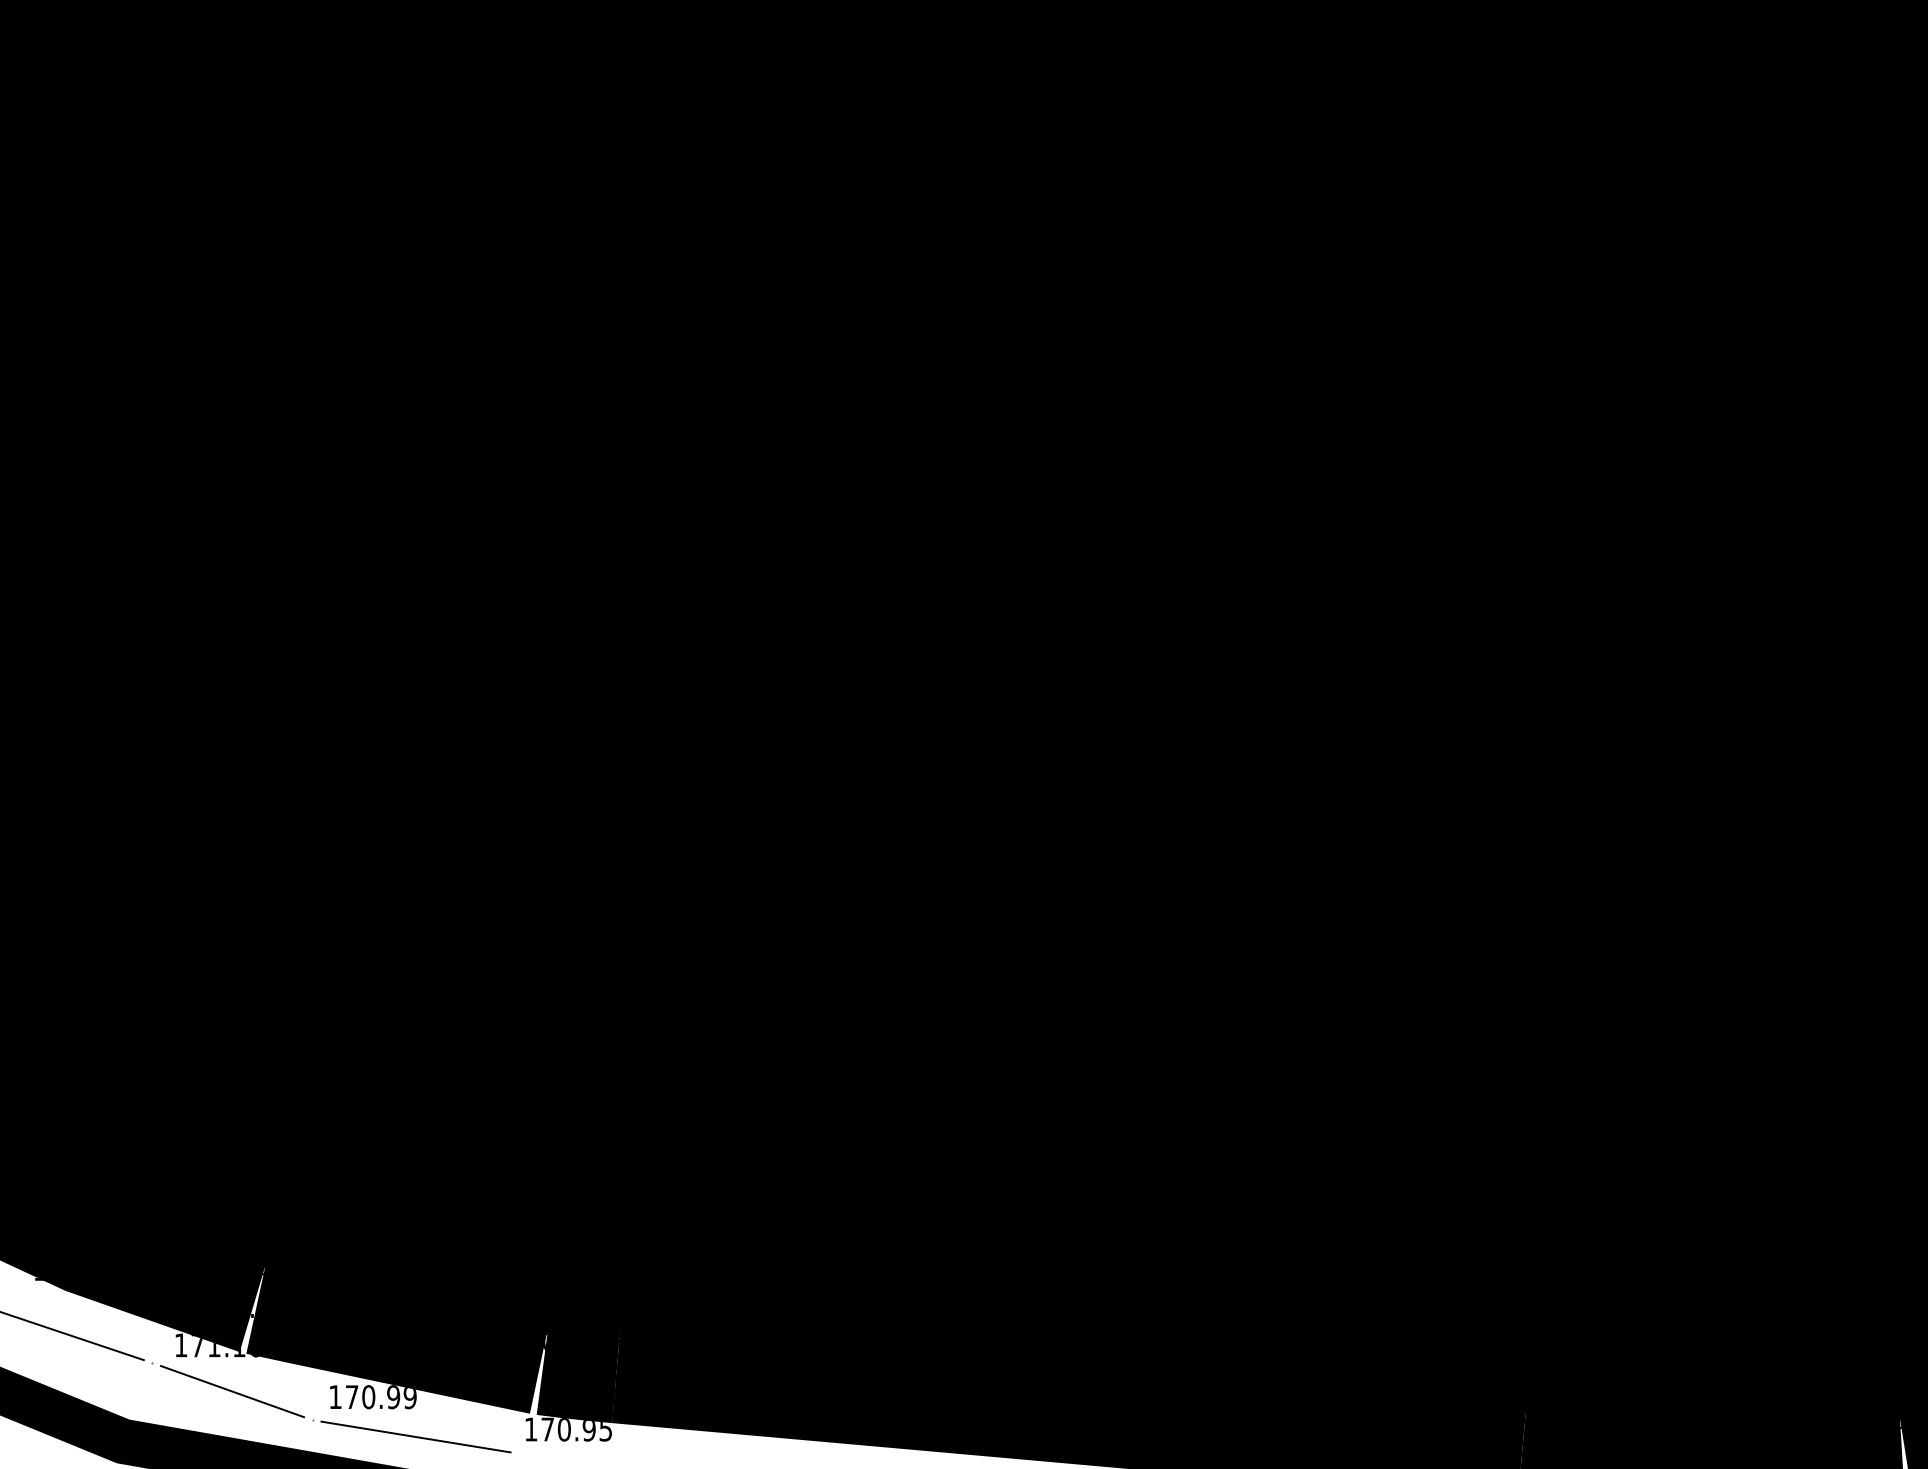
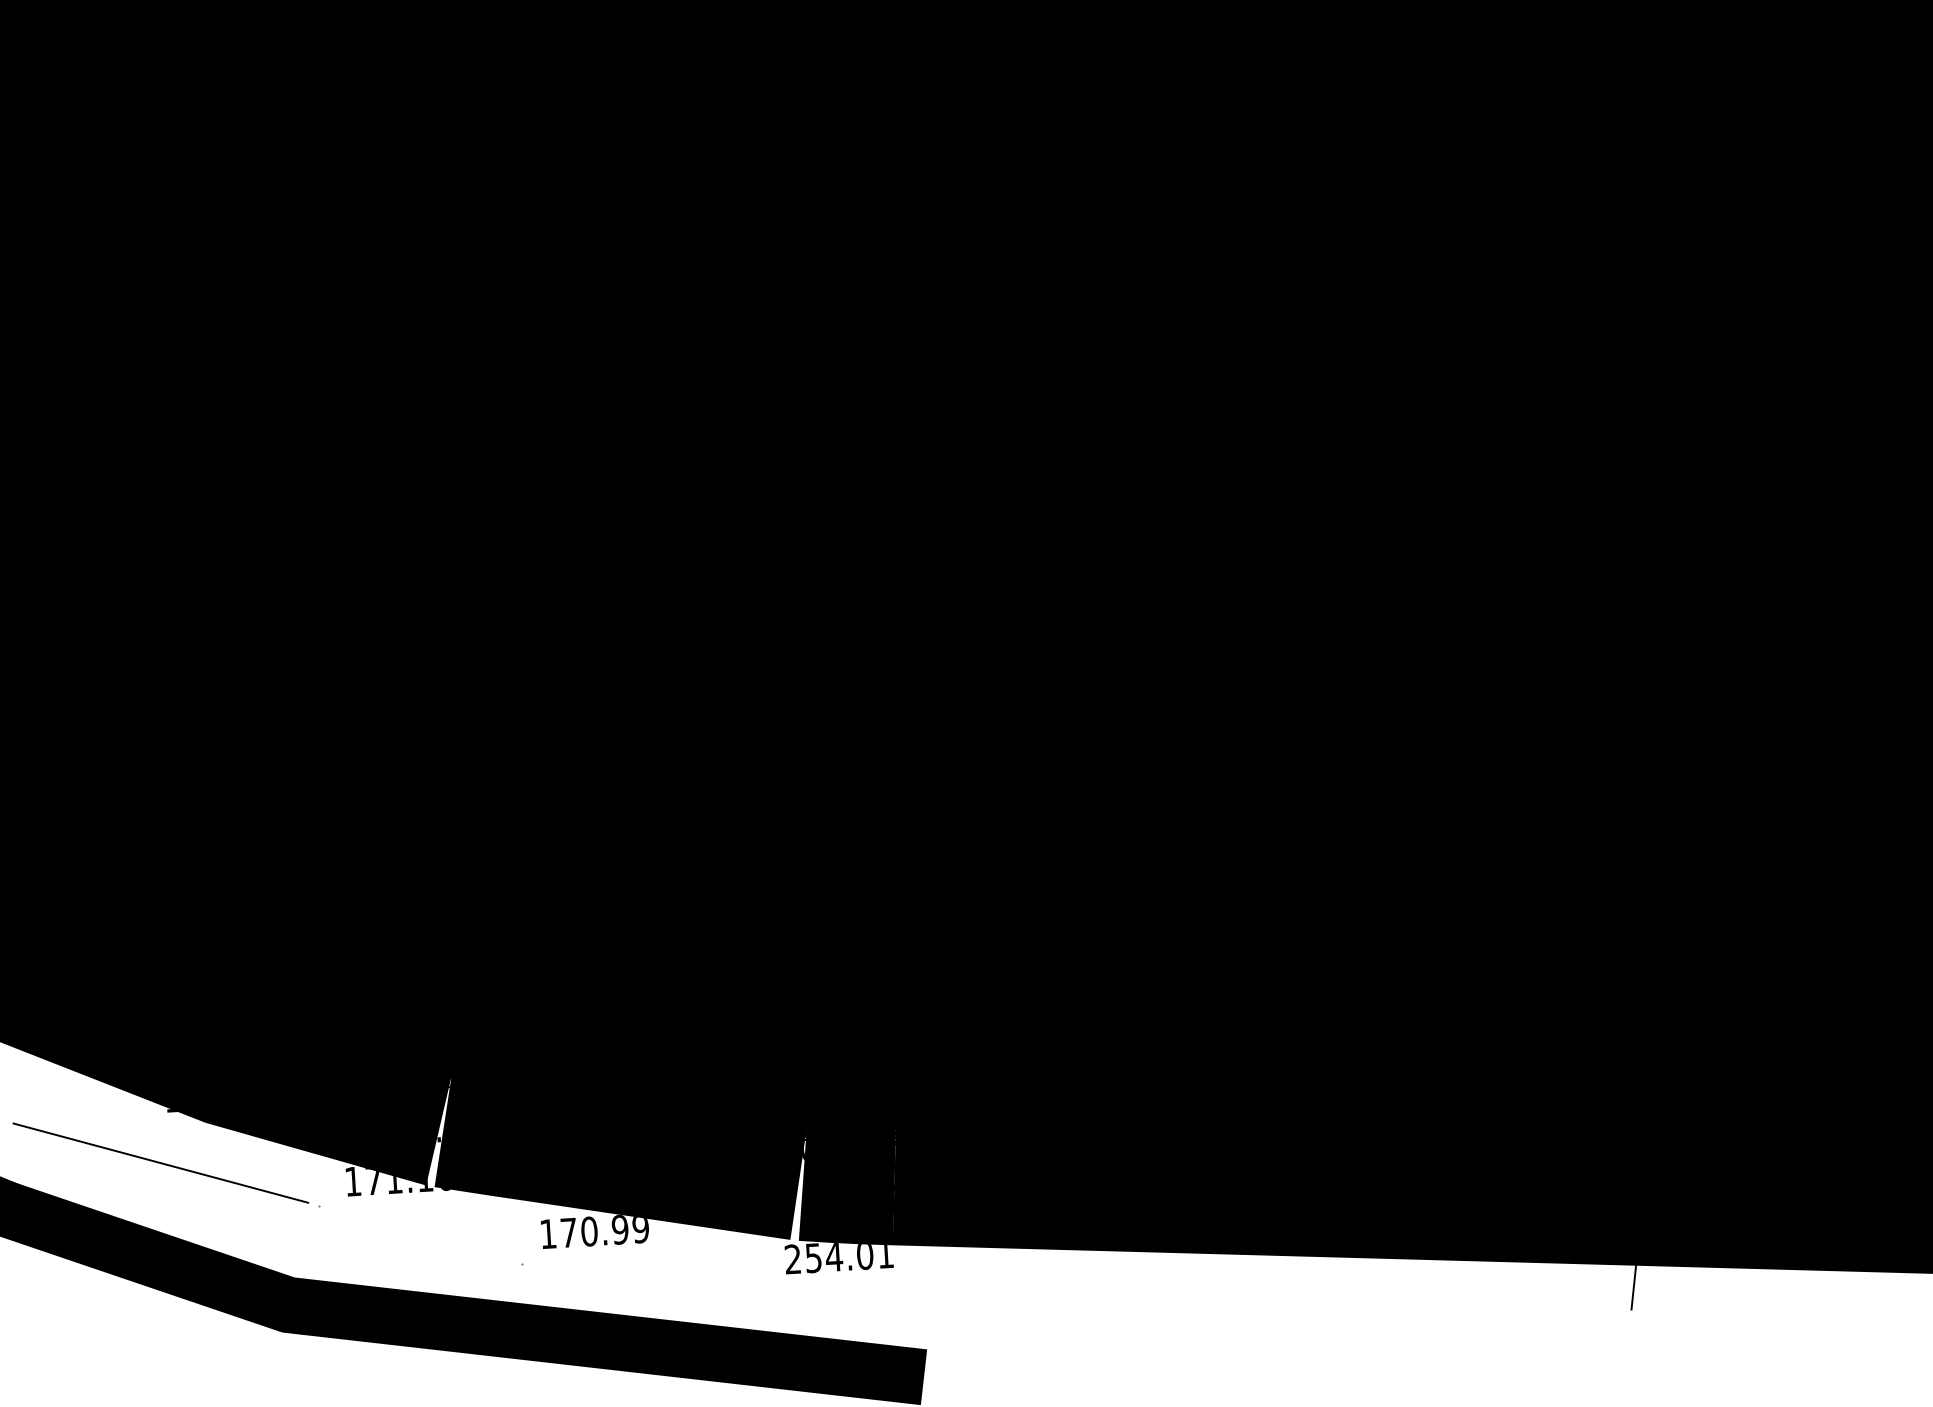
line: (232, 1391) -> (420, 1234), removed
text: (567, 1429) -> (838, 1256), 170.95 -> 254.01
line: (415, 1436) -> (650, 1276), removed

